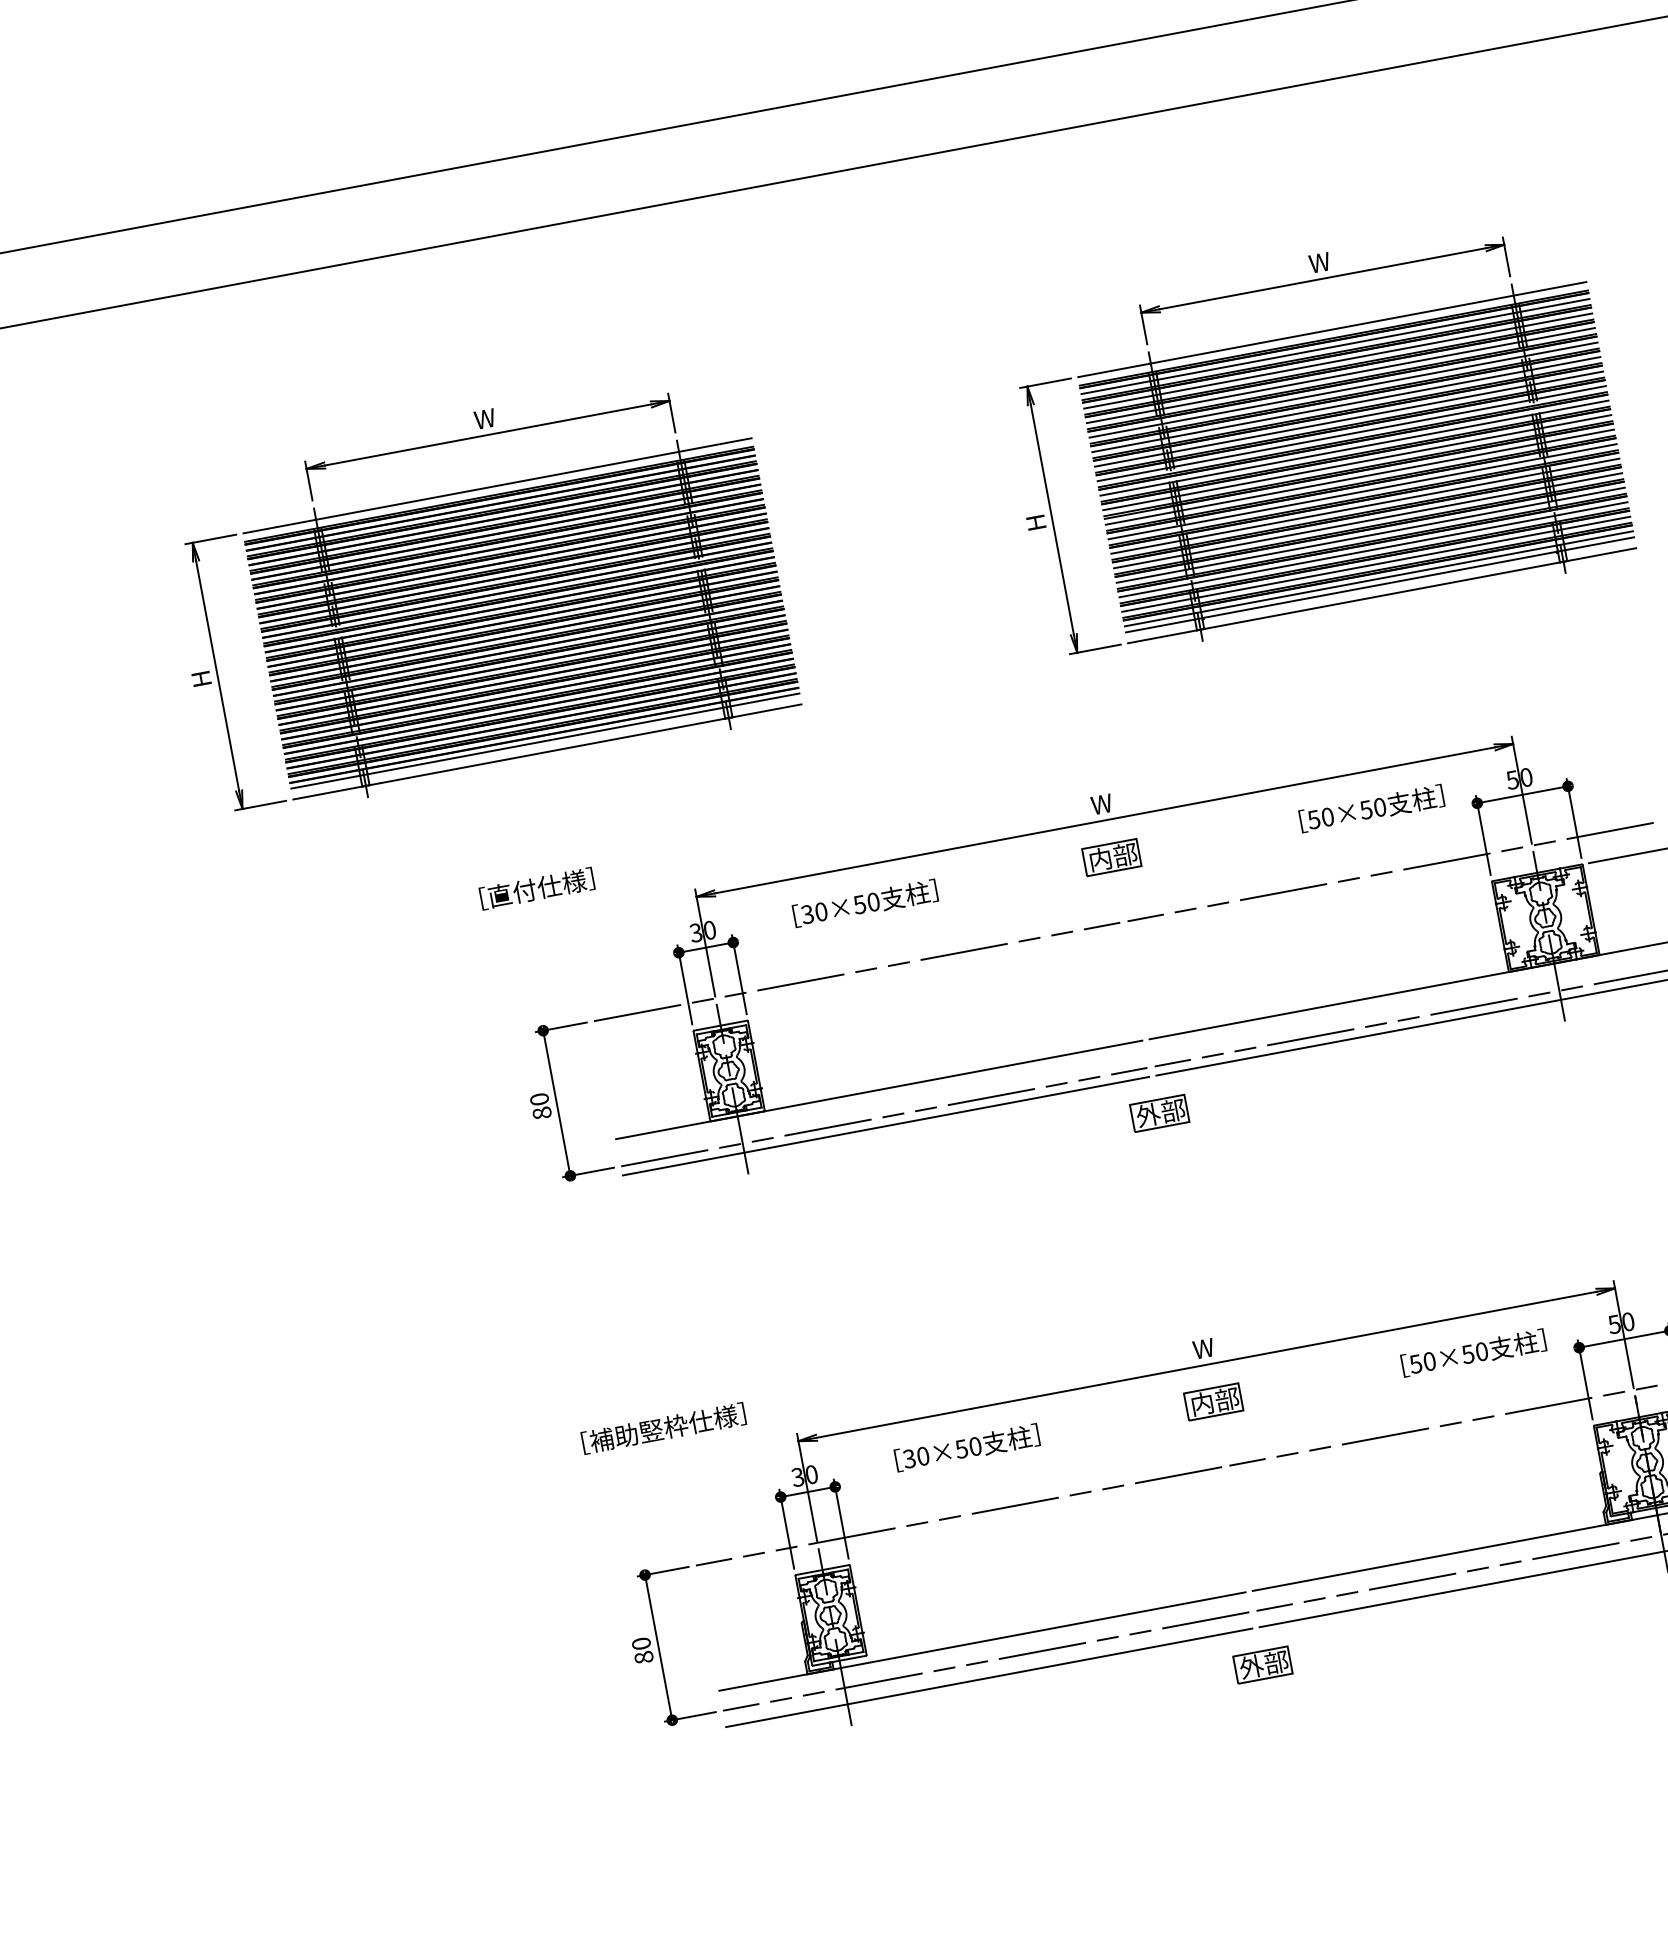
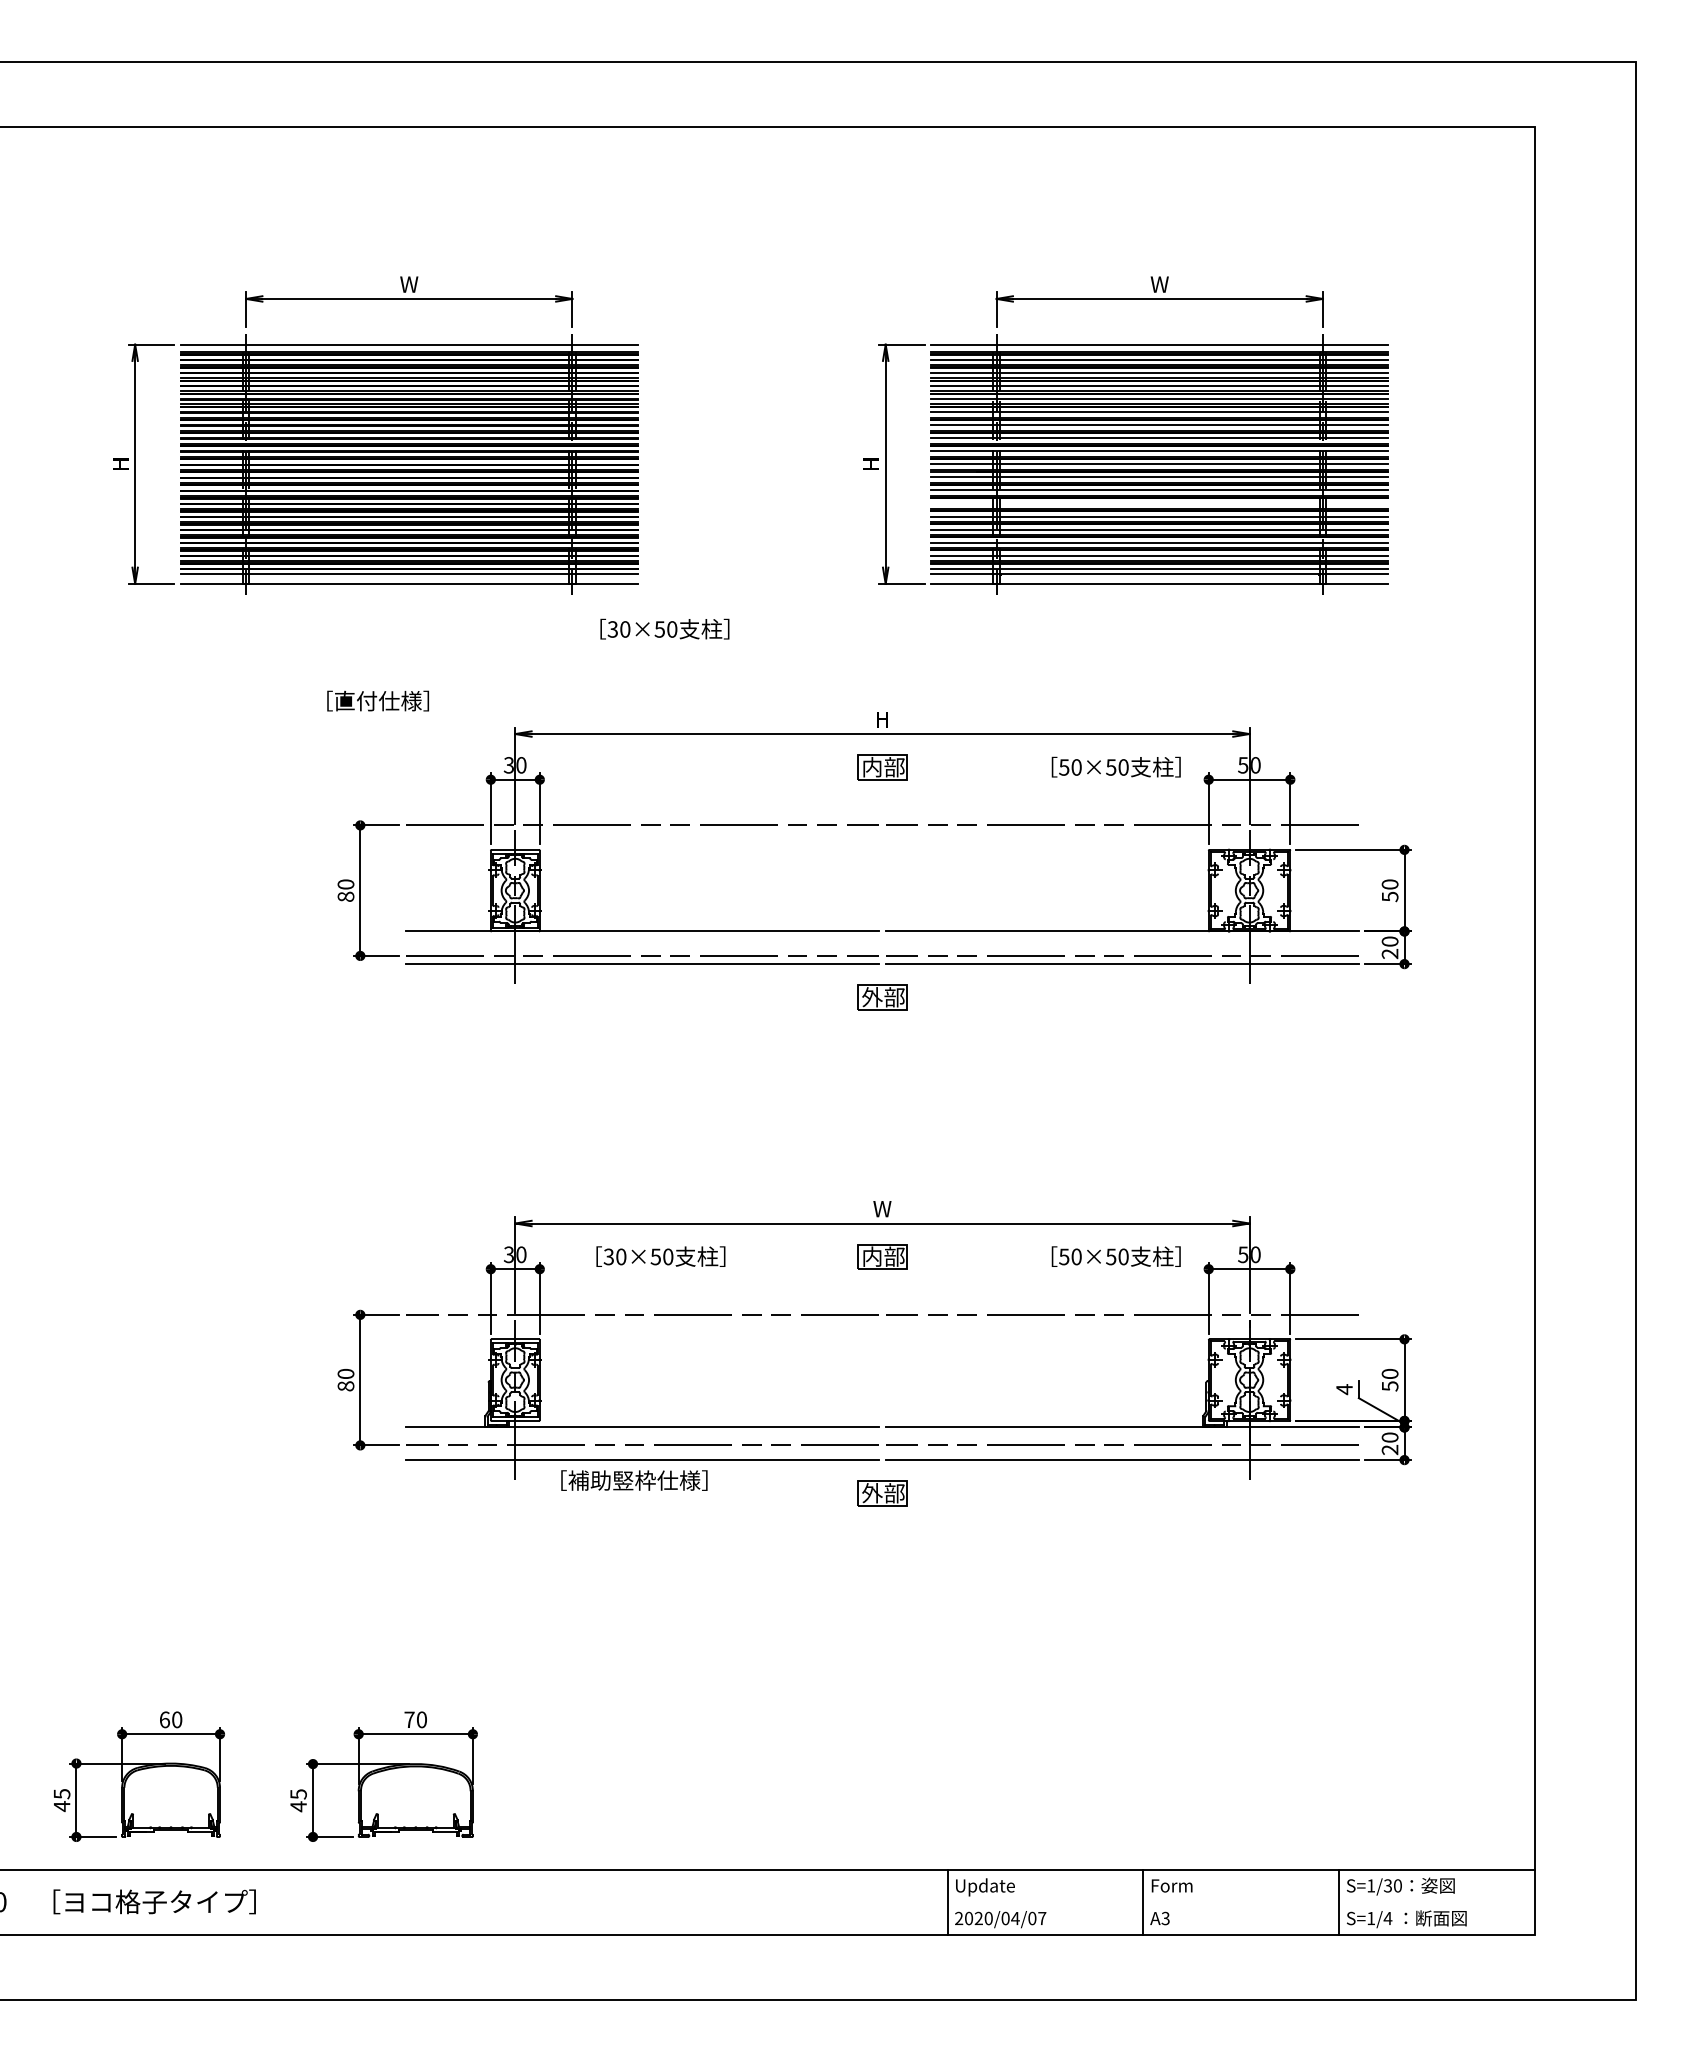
line: (1365, 506) -> (1159, 503), removed
text: (1101, 804) -> (882, 719), W -> H
text: (864, 902) -> (664, 628), moved
text: (663, 1428) -> (634, 1480), moved

